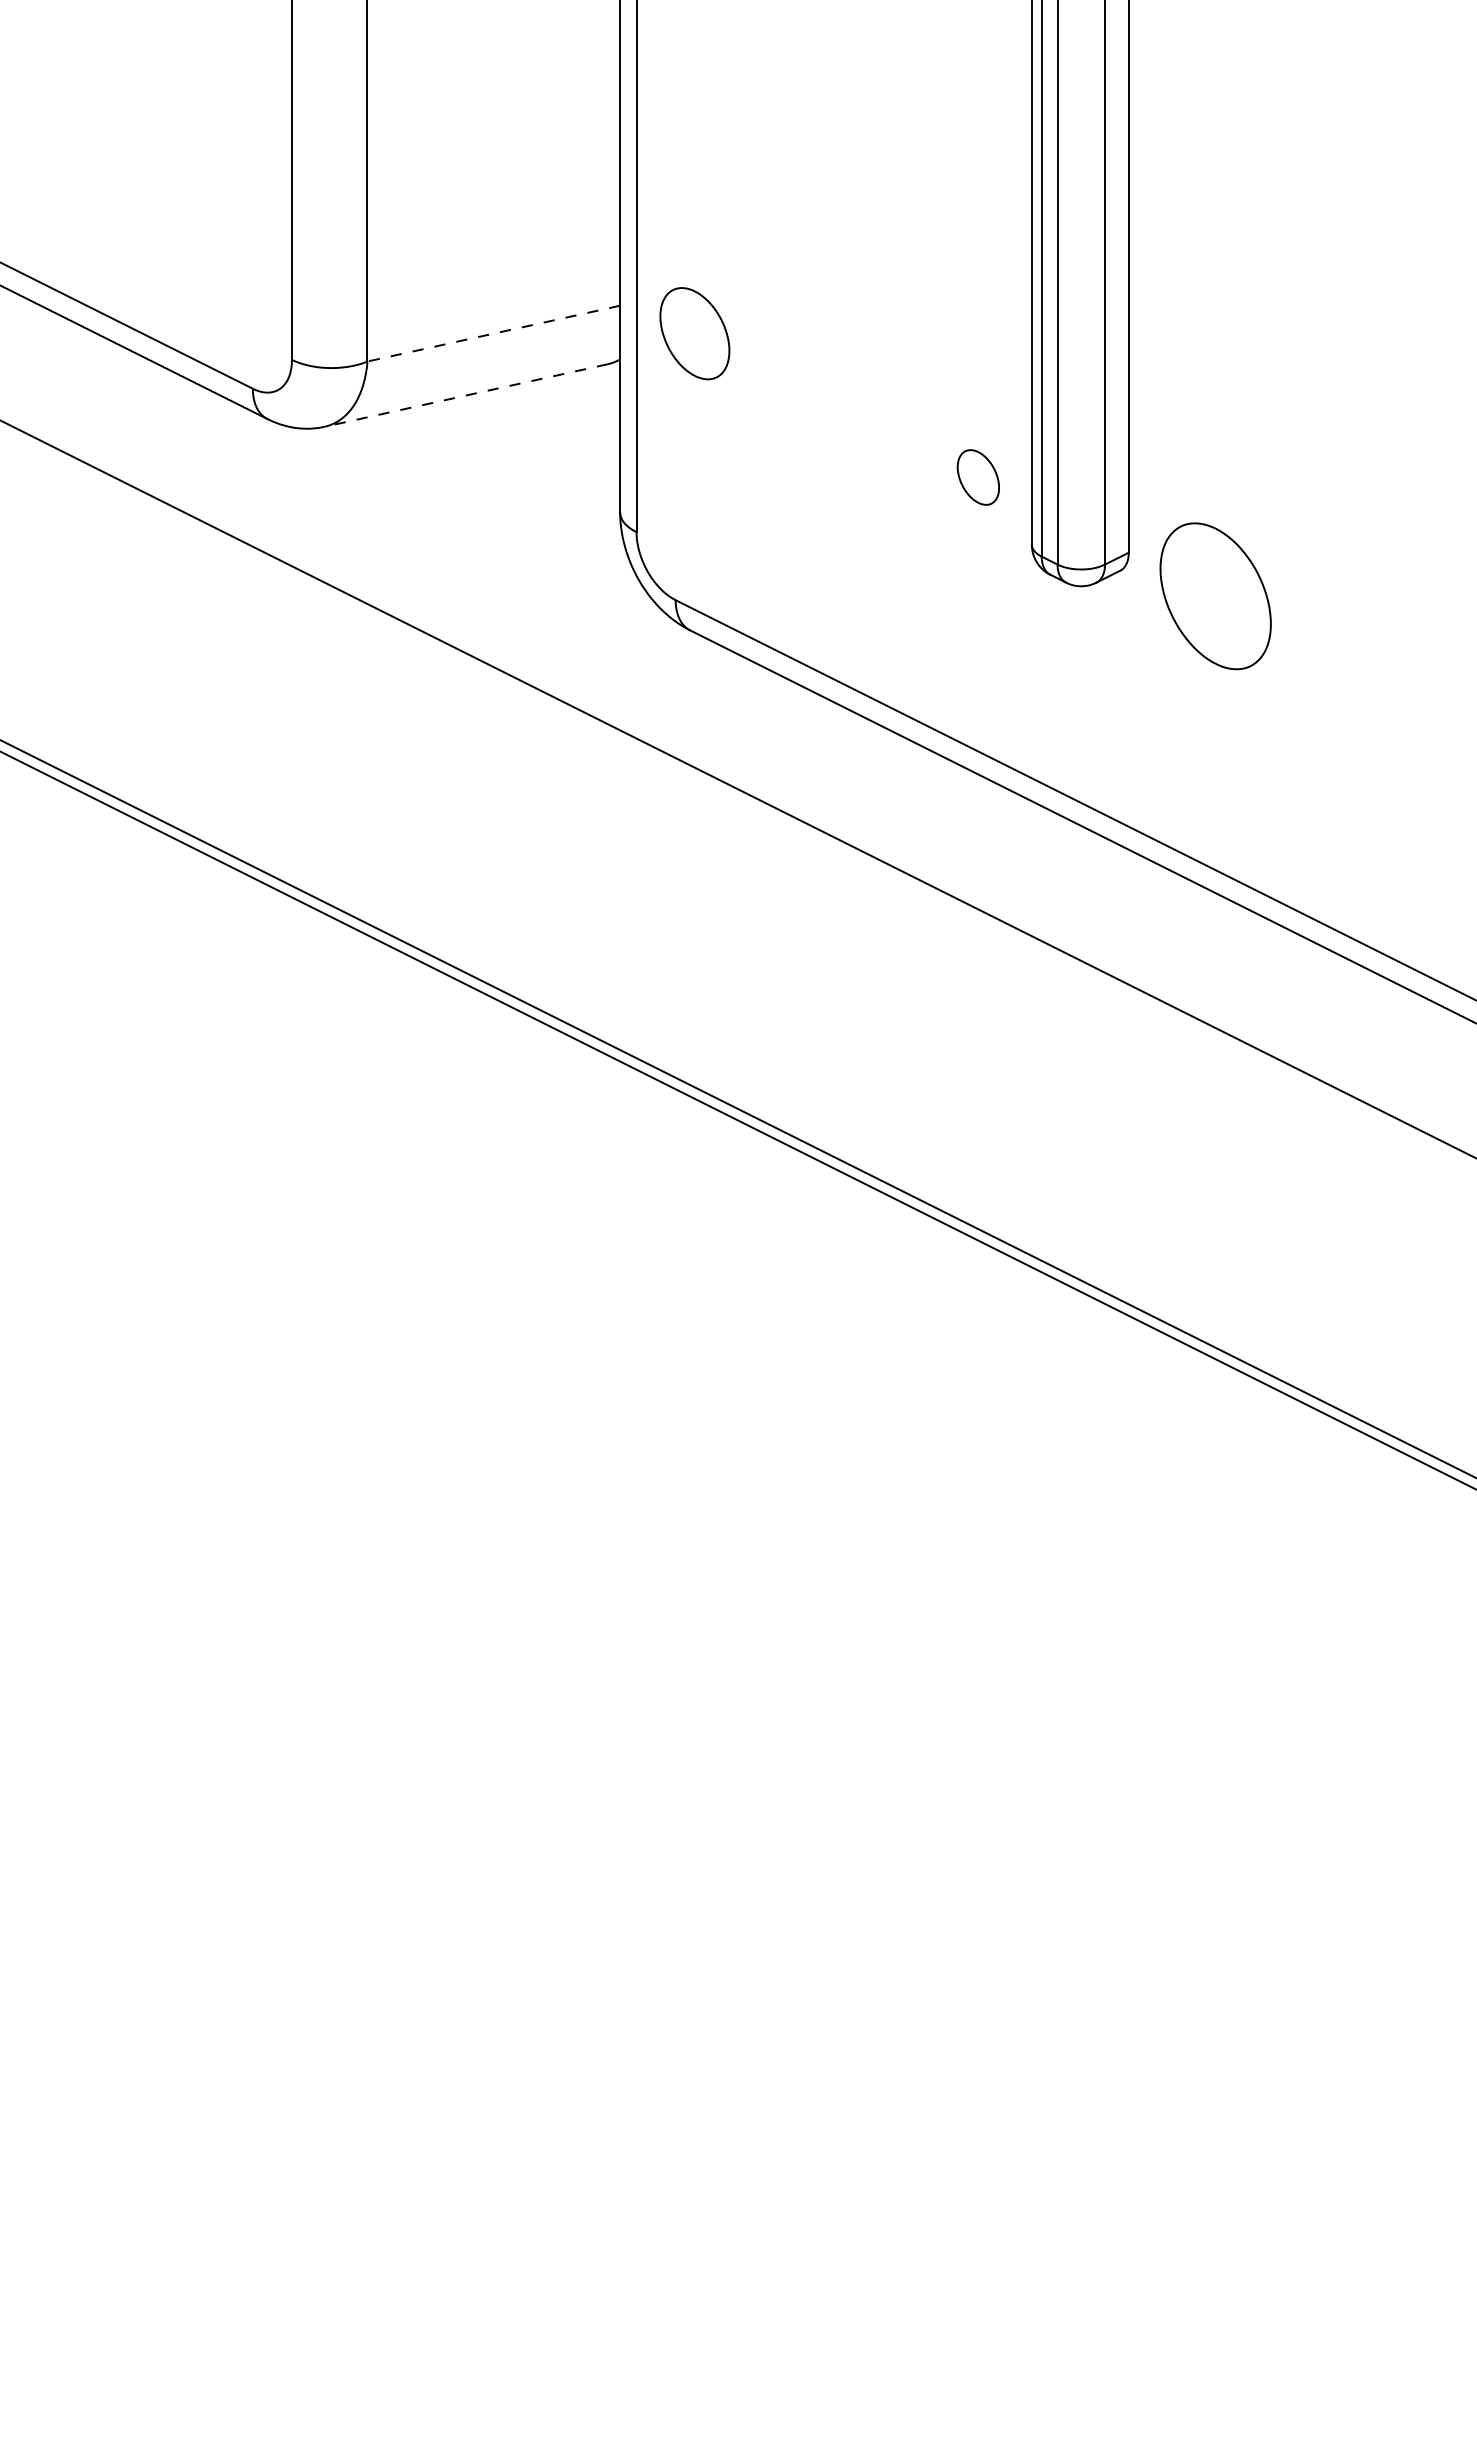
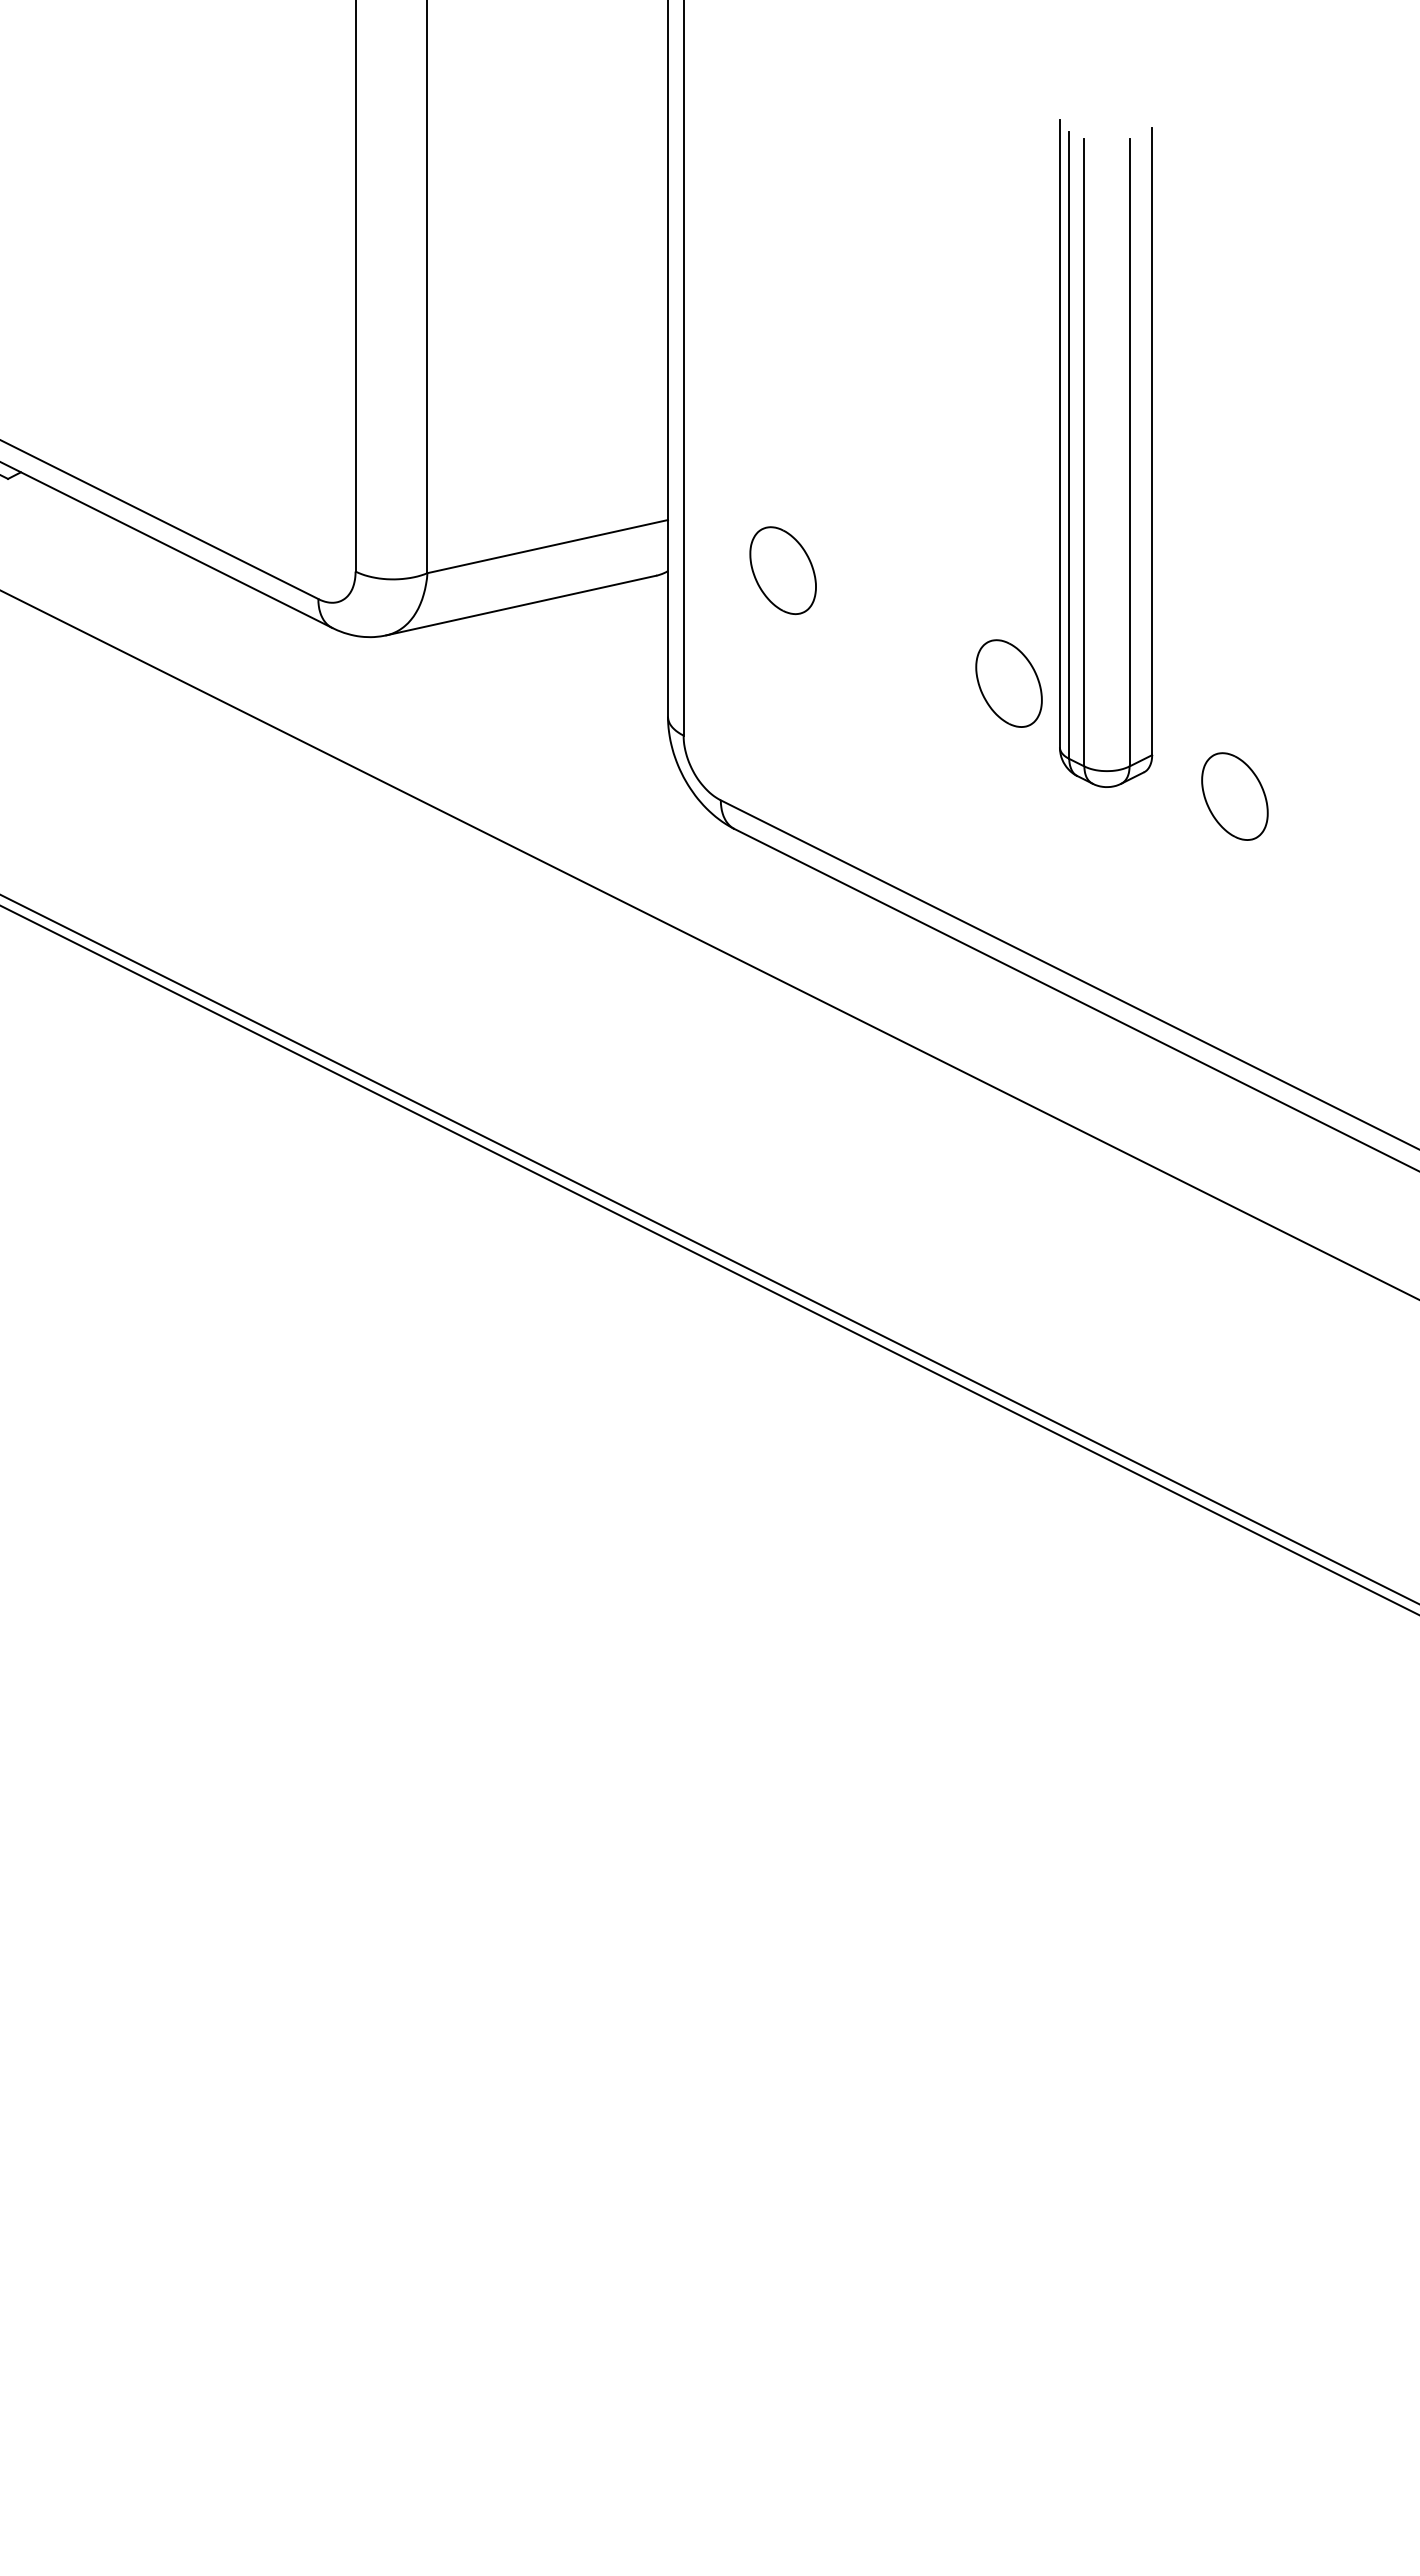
line: (493, 333) -> (547, 546), dashed -> solid
part: (694, 333) -> (782, 570), moved
line: (465, 395) -> (520, 605), dashed -> solid
part: (977, 477) -> (1008, 683), size x1.67
part: (1215, 596) -> (1234, 796), size x0.62

